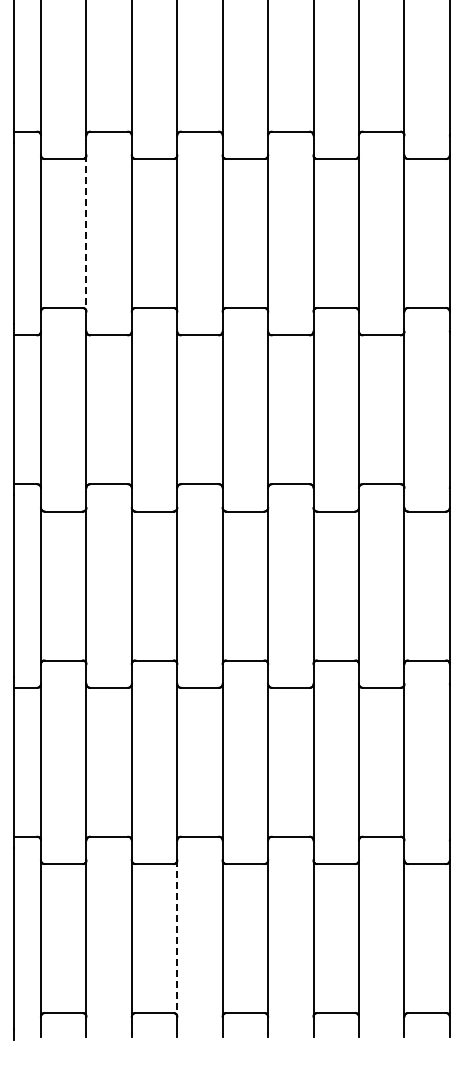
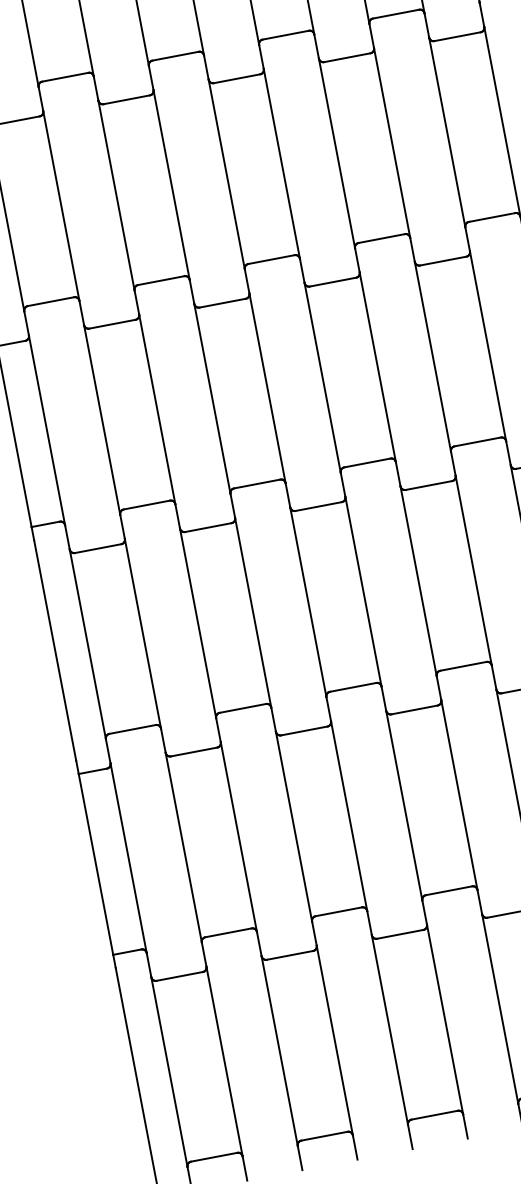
line: (86, 234) -> (61, 207), dashed -> solid
line: (177, 939) -> (335, 1041), dashed -> solid

